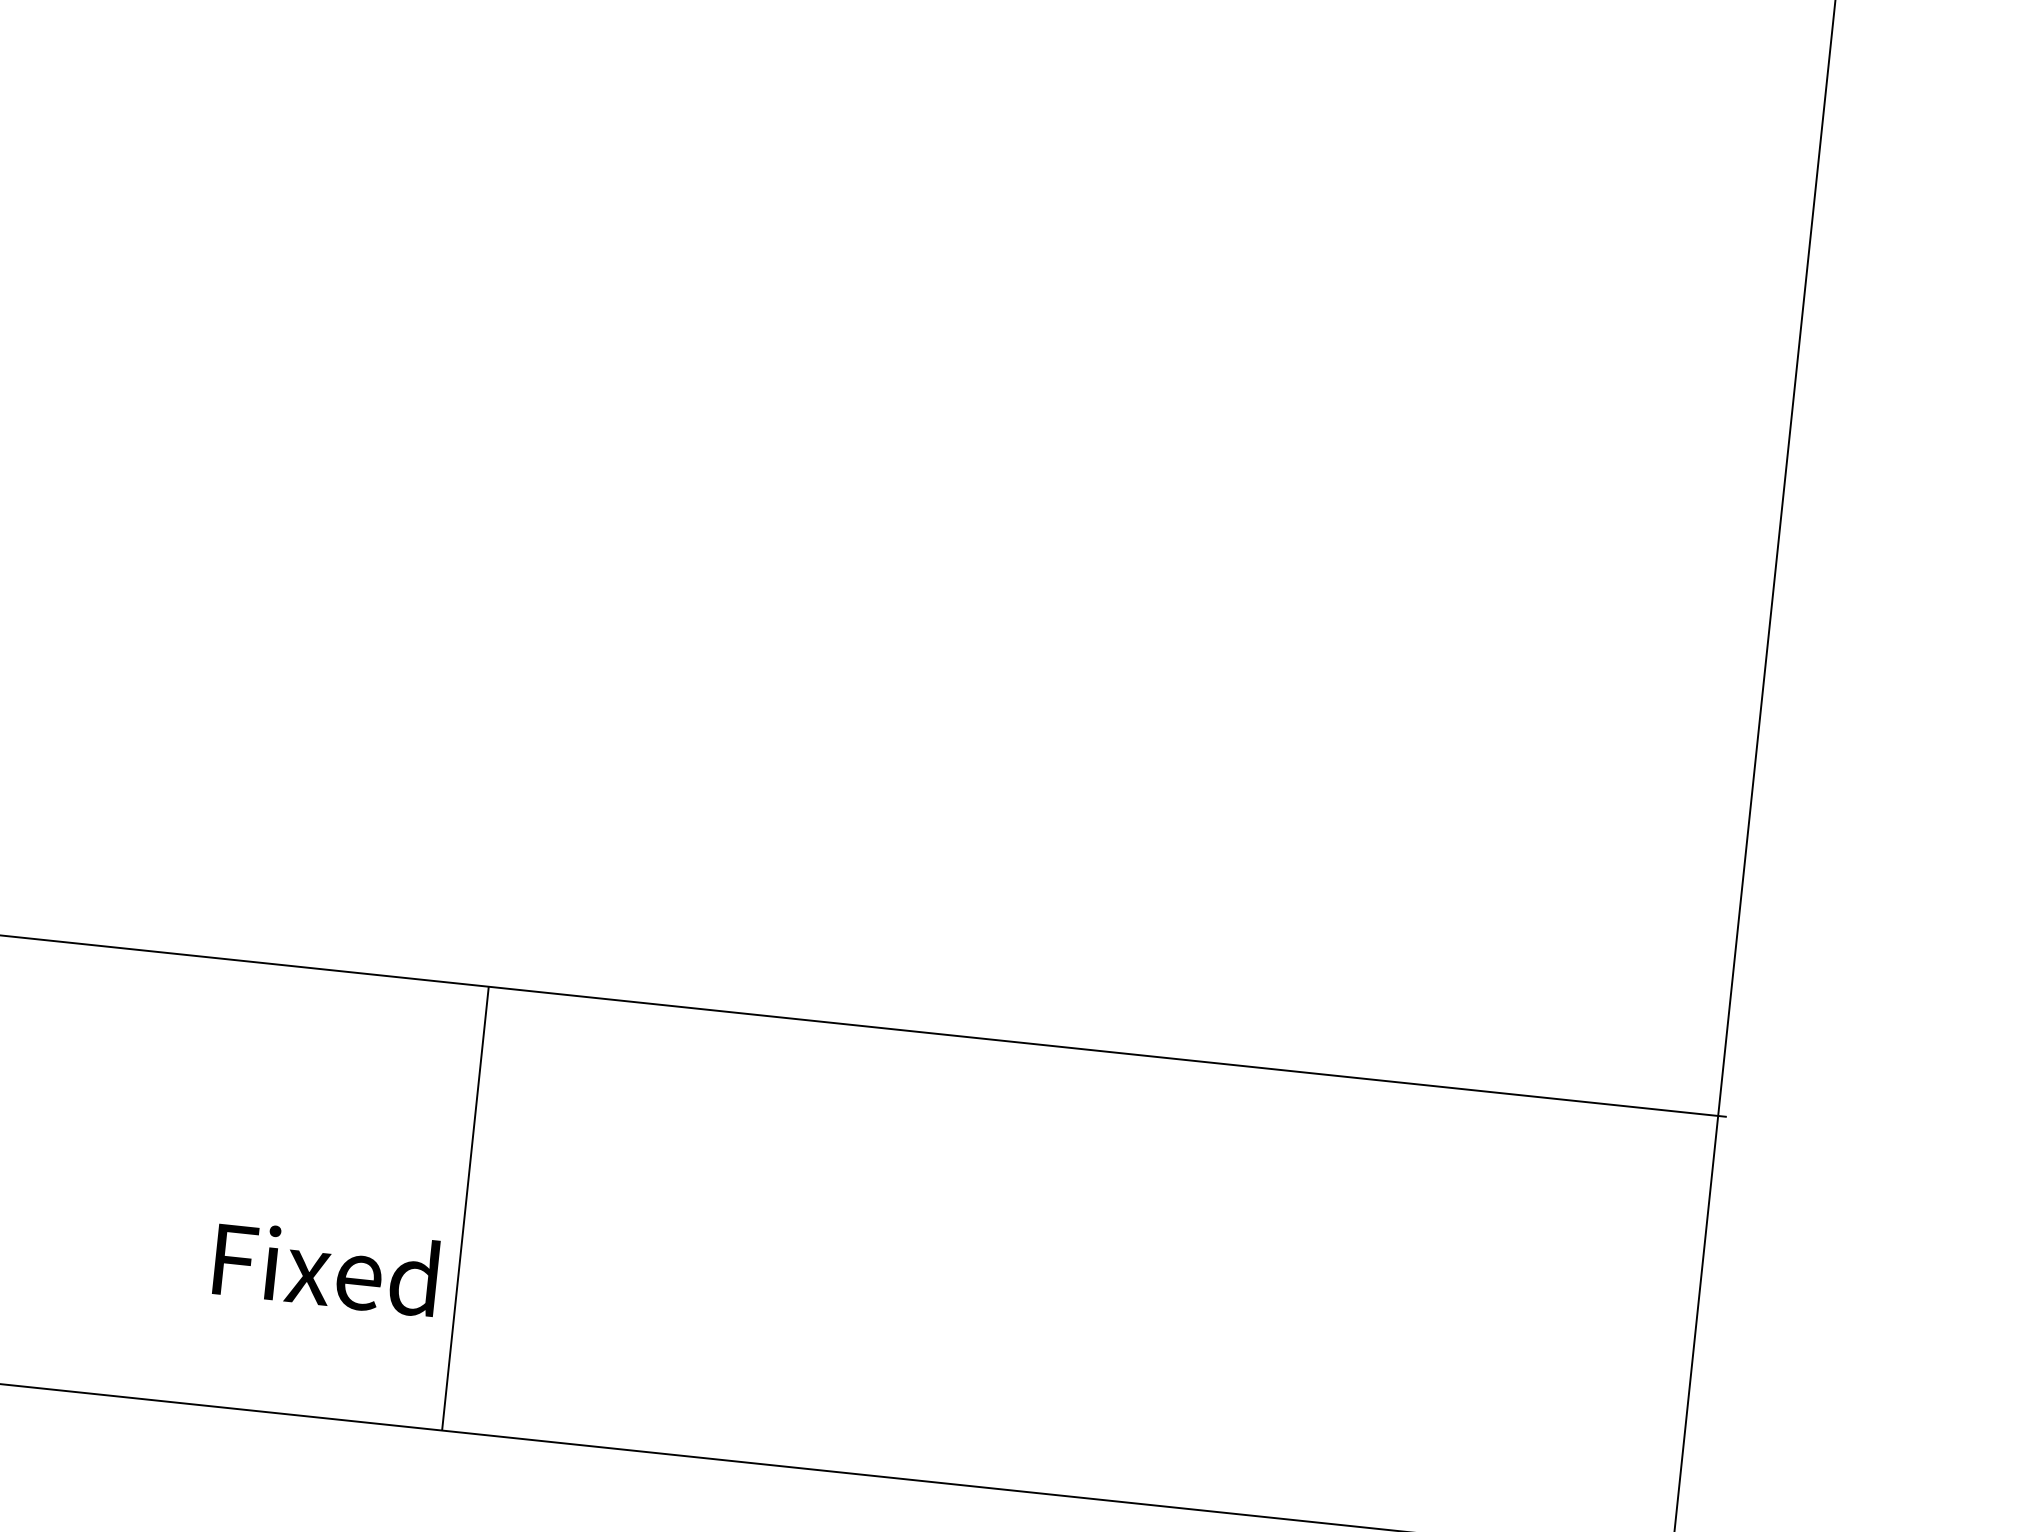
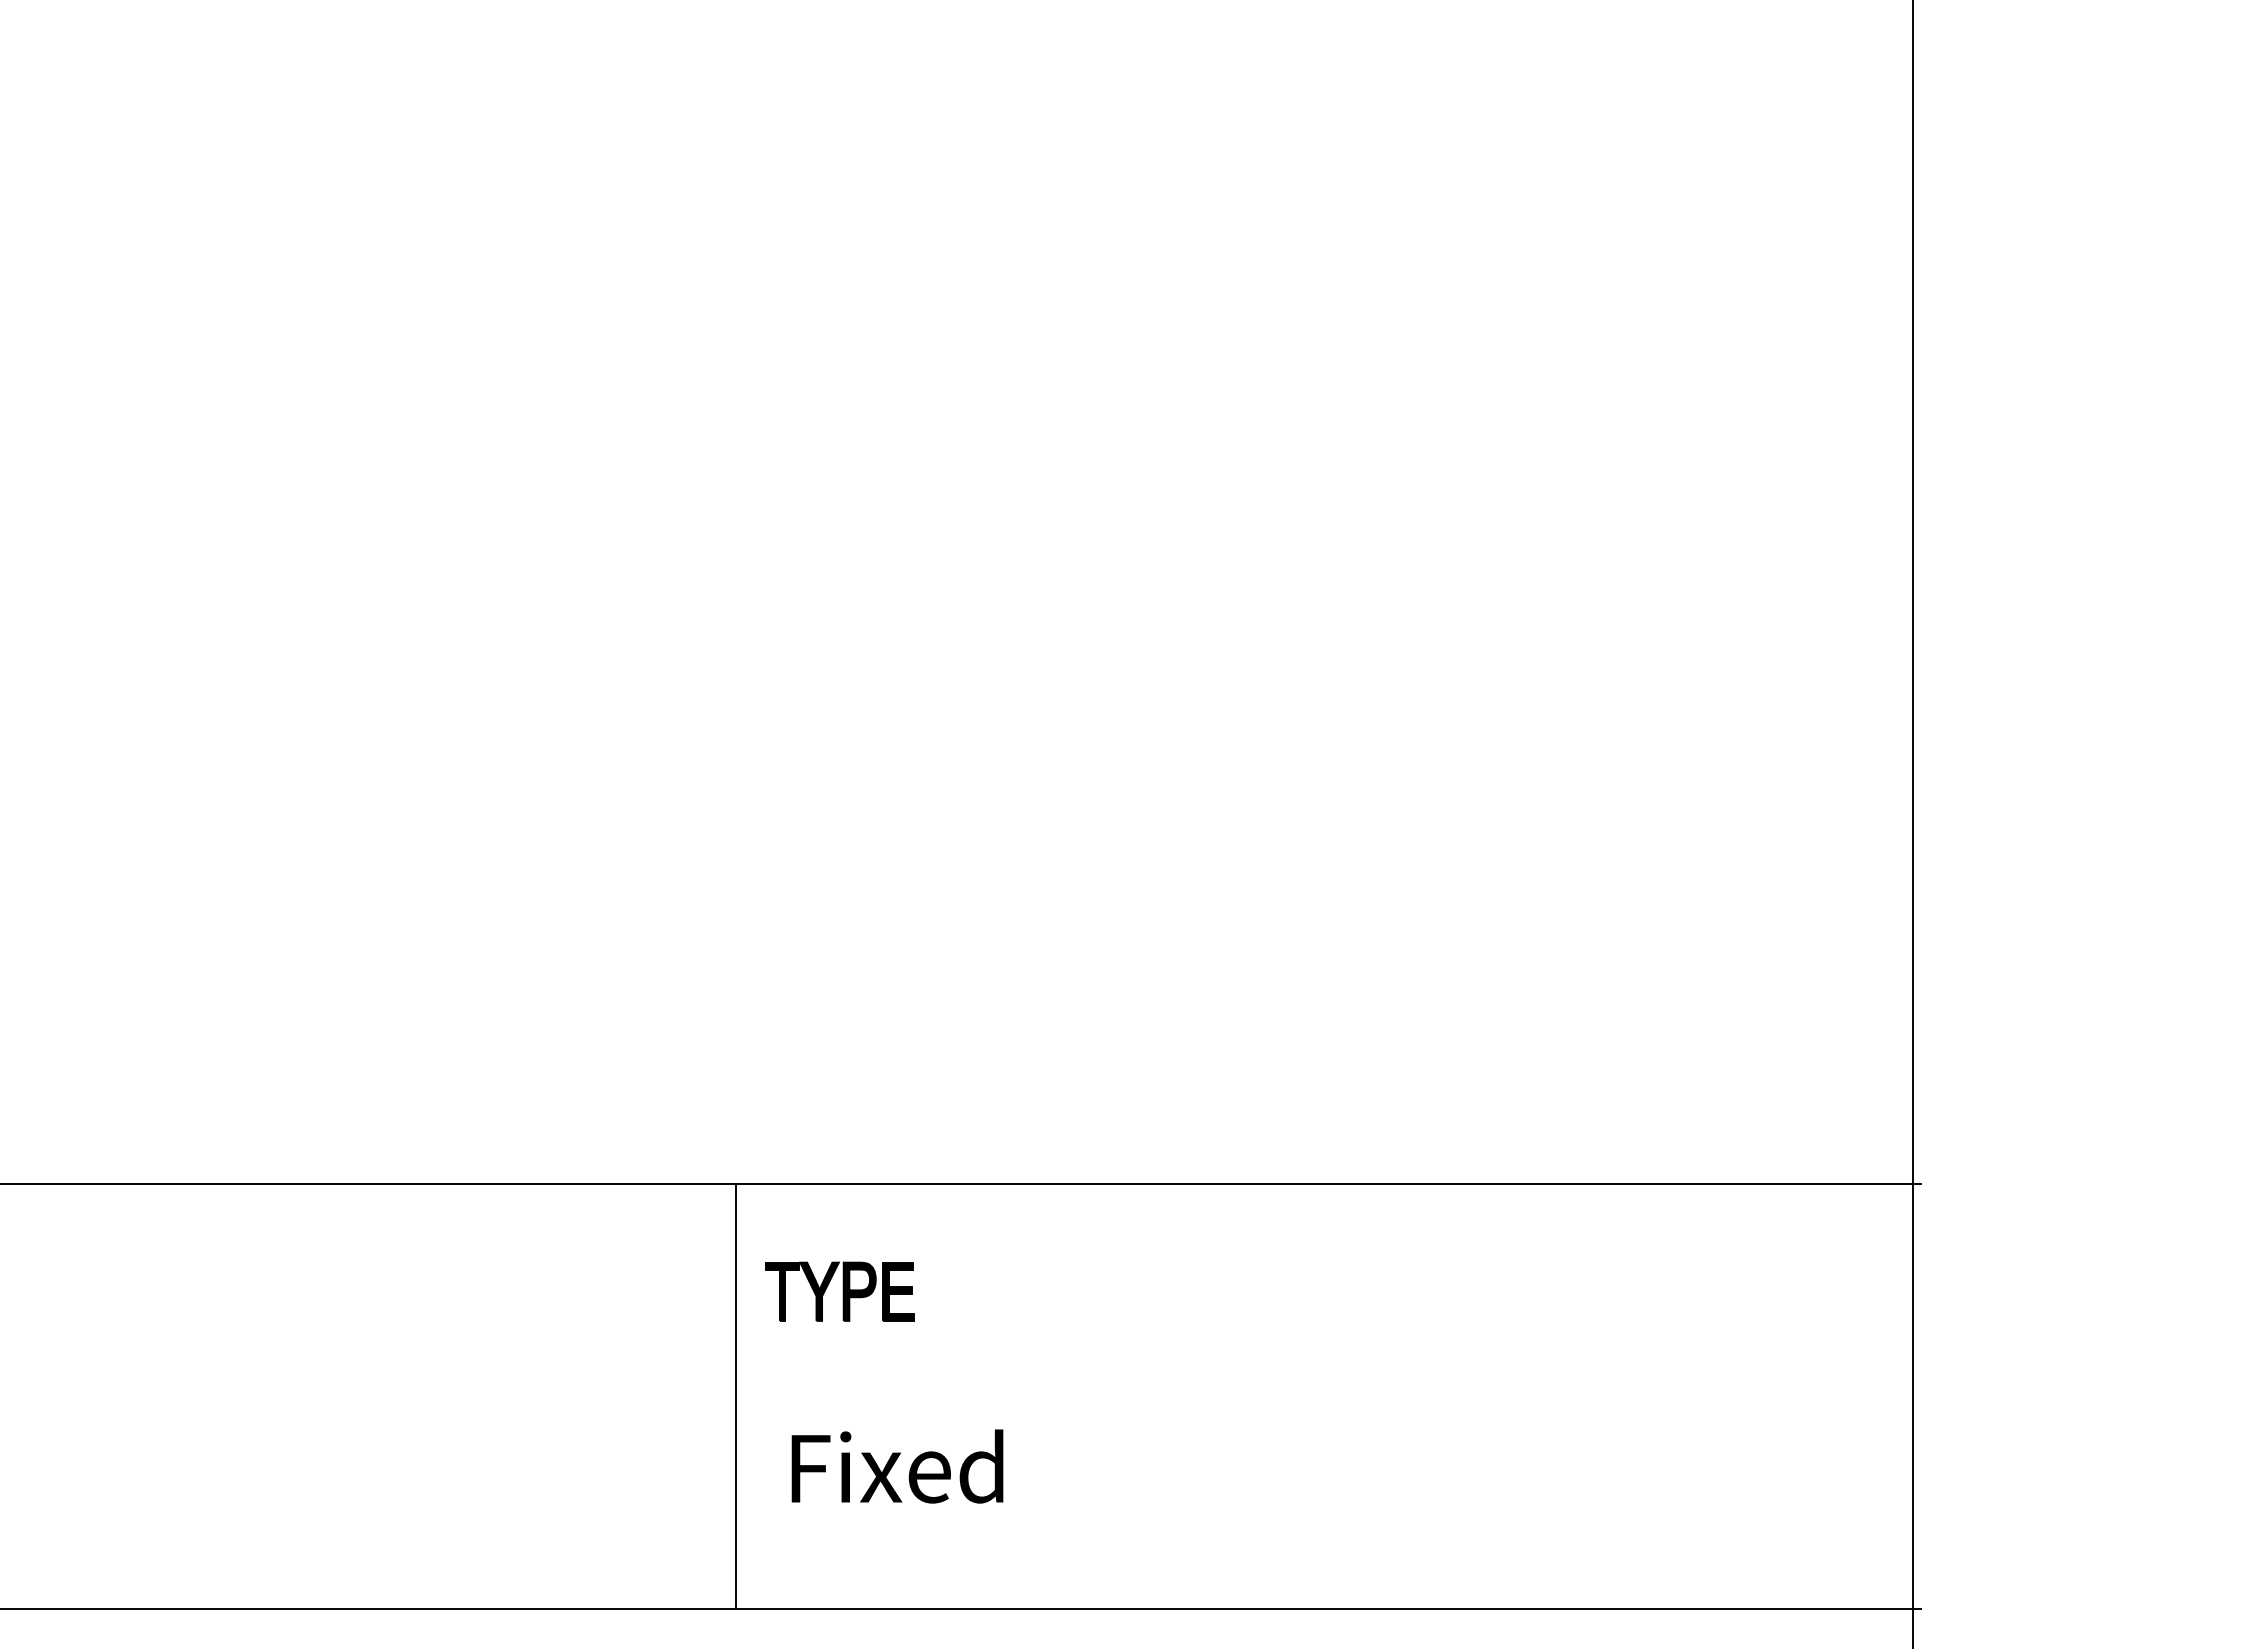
part: (584, 1110) -> (839, 1291), added
text: (326, 1267) -> (897, 1466), moved

